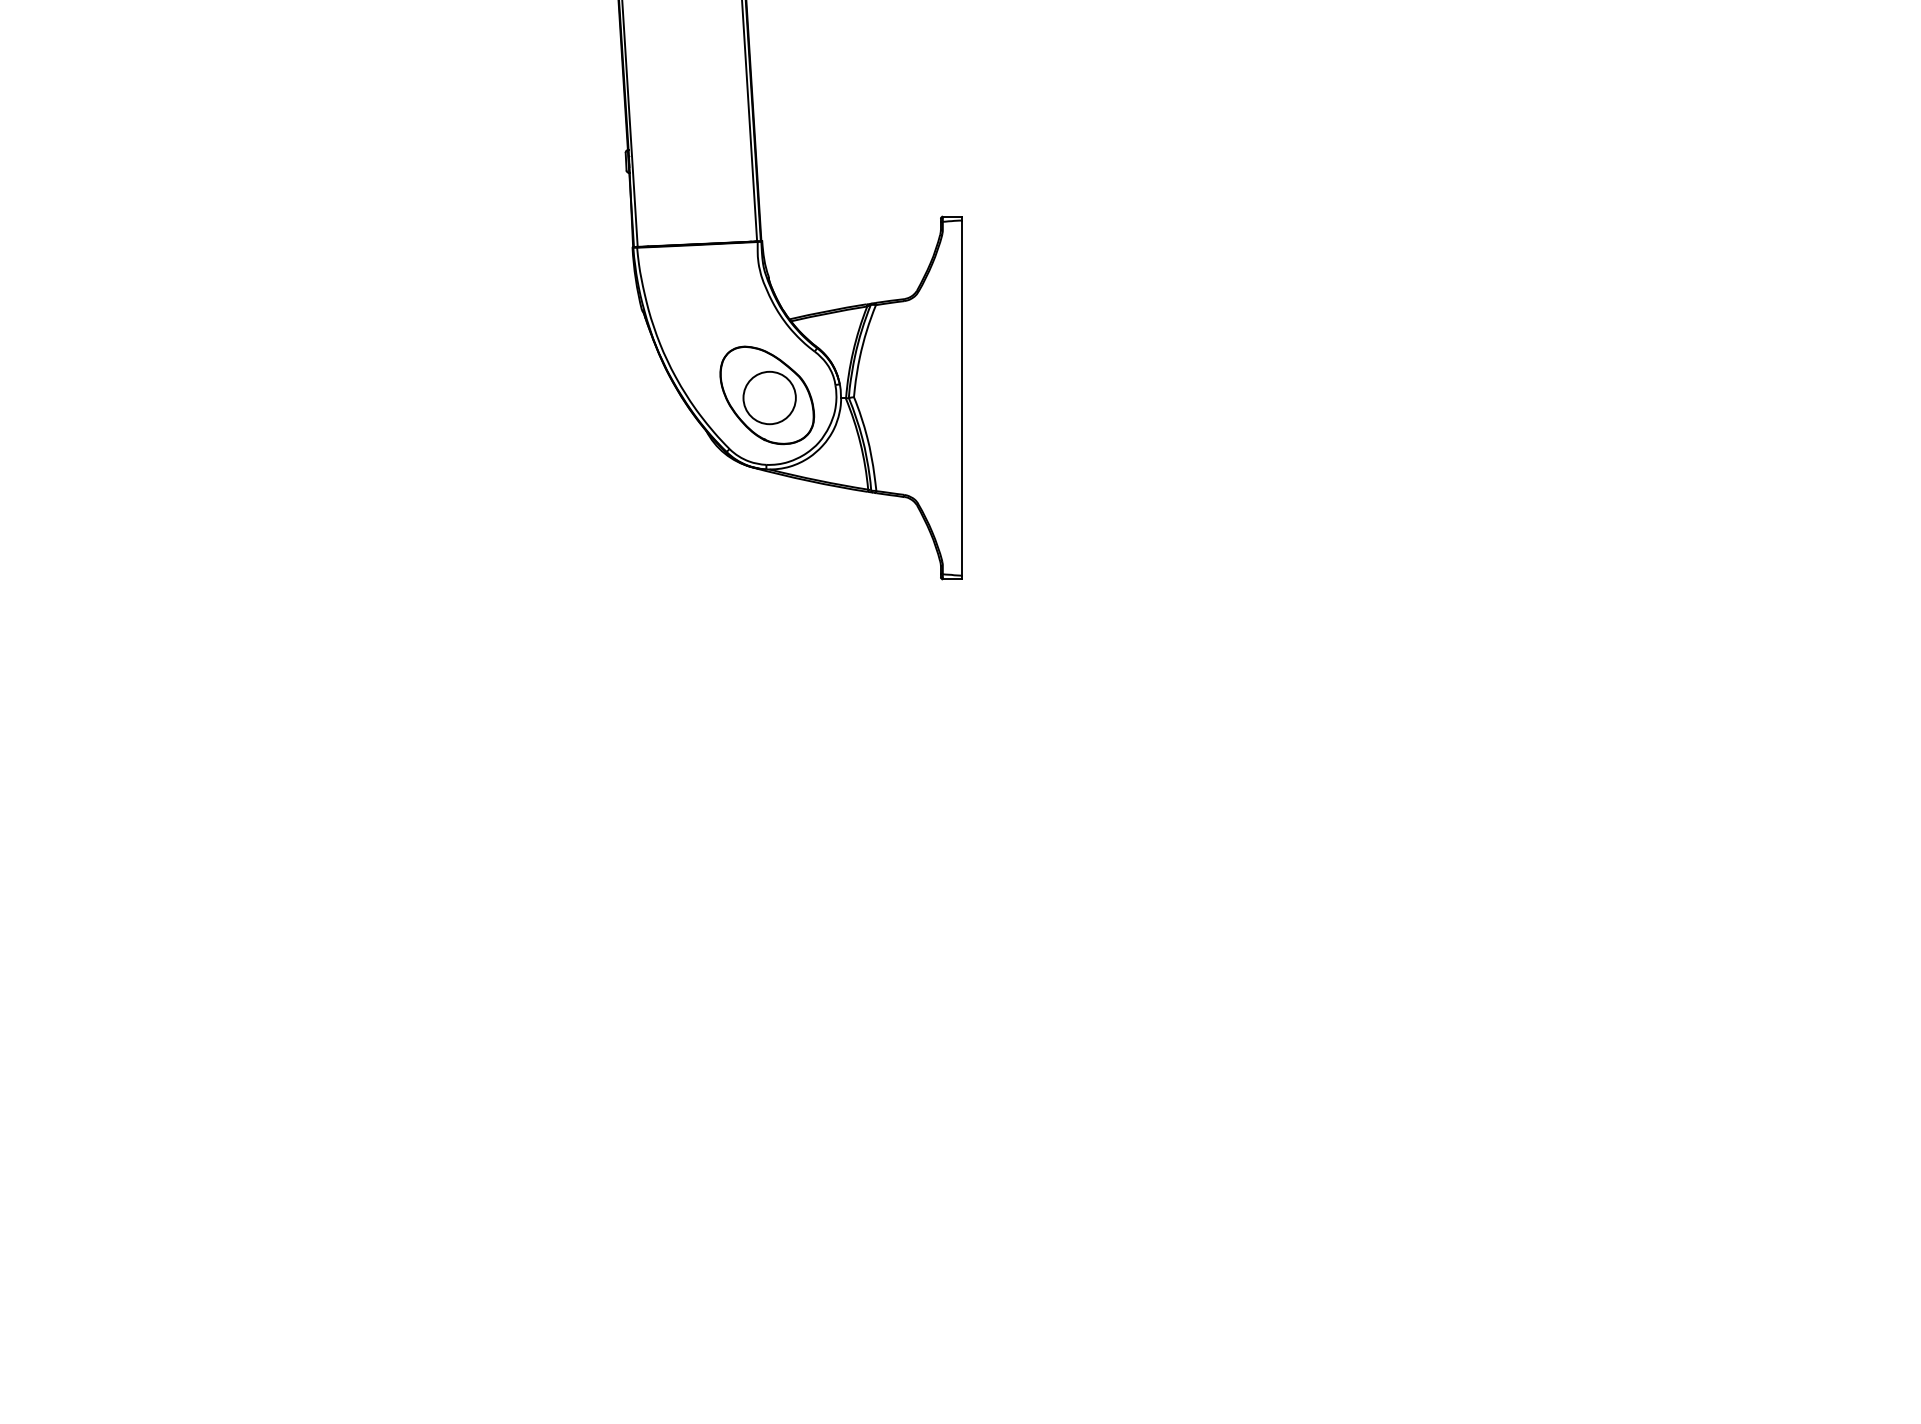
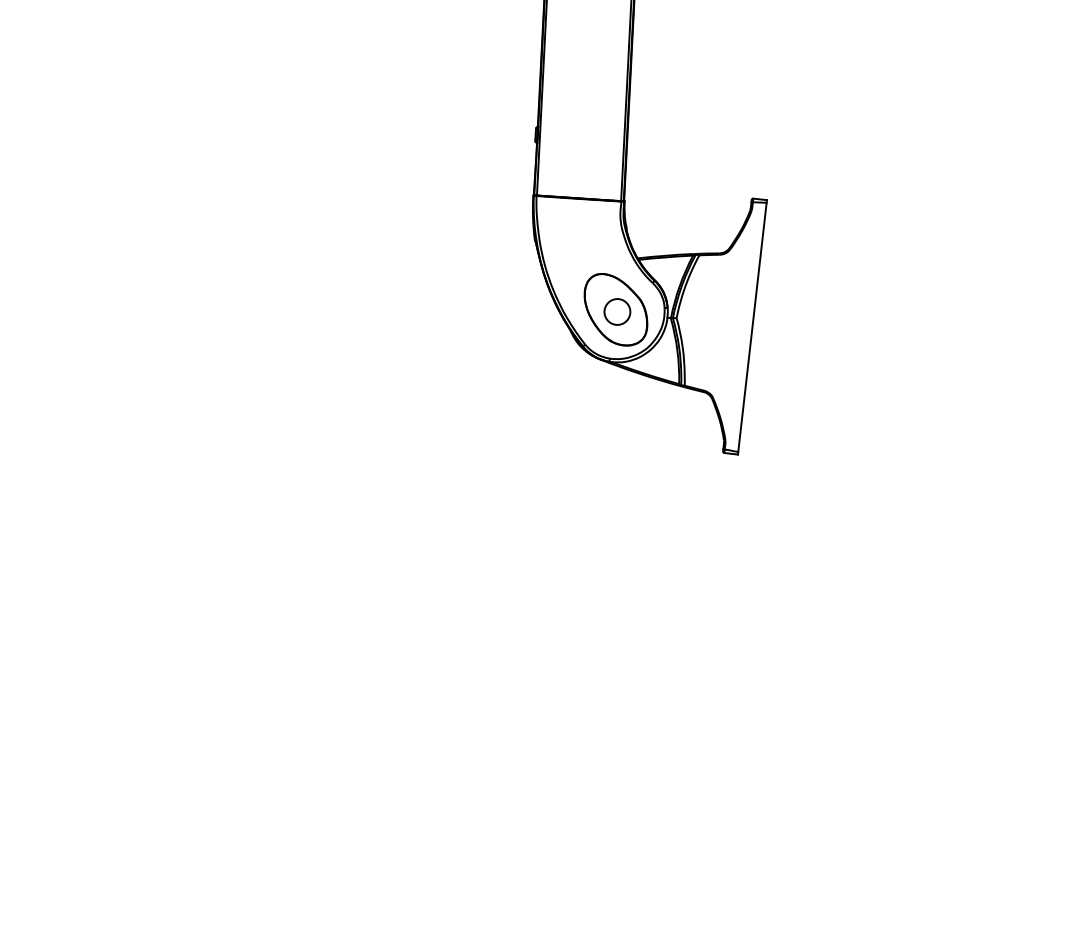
circle: (769, 397) -> (617, 311), size x0.7

